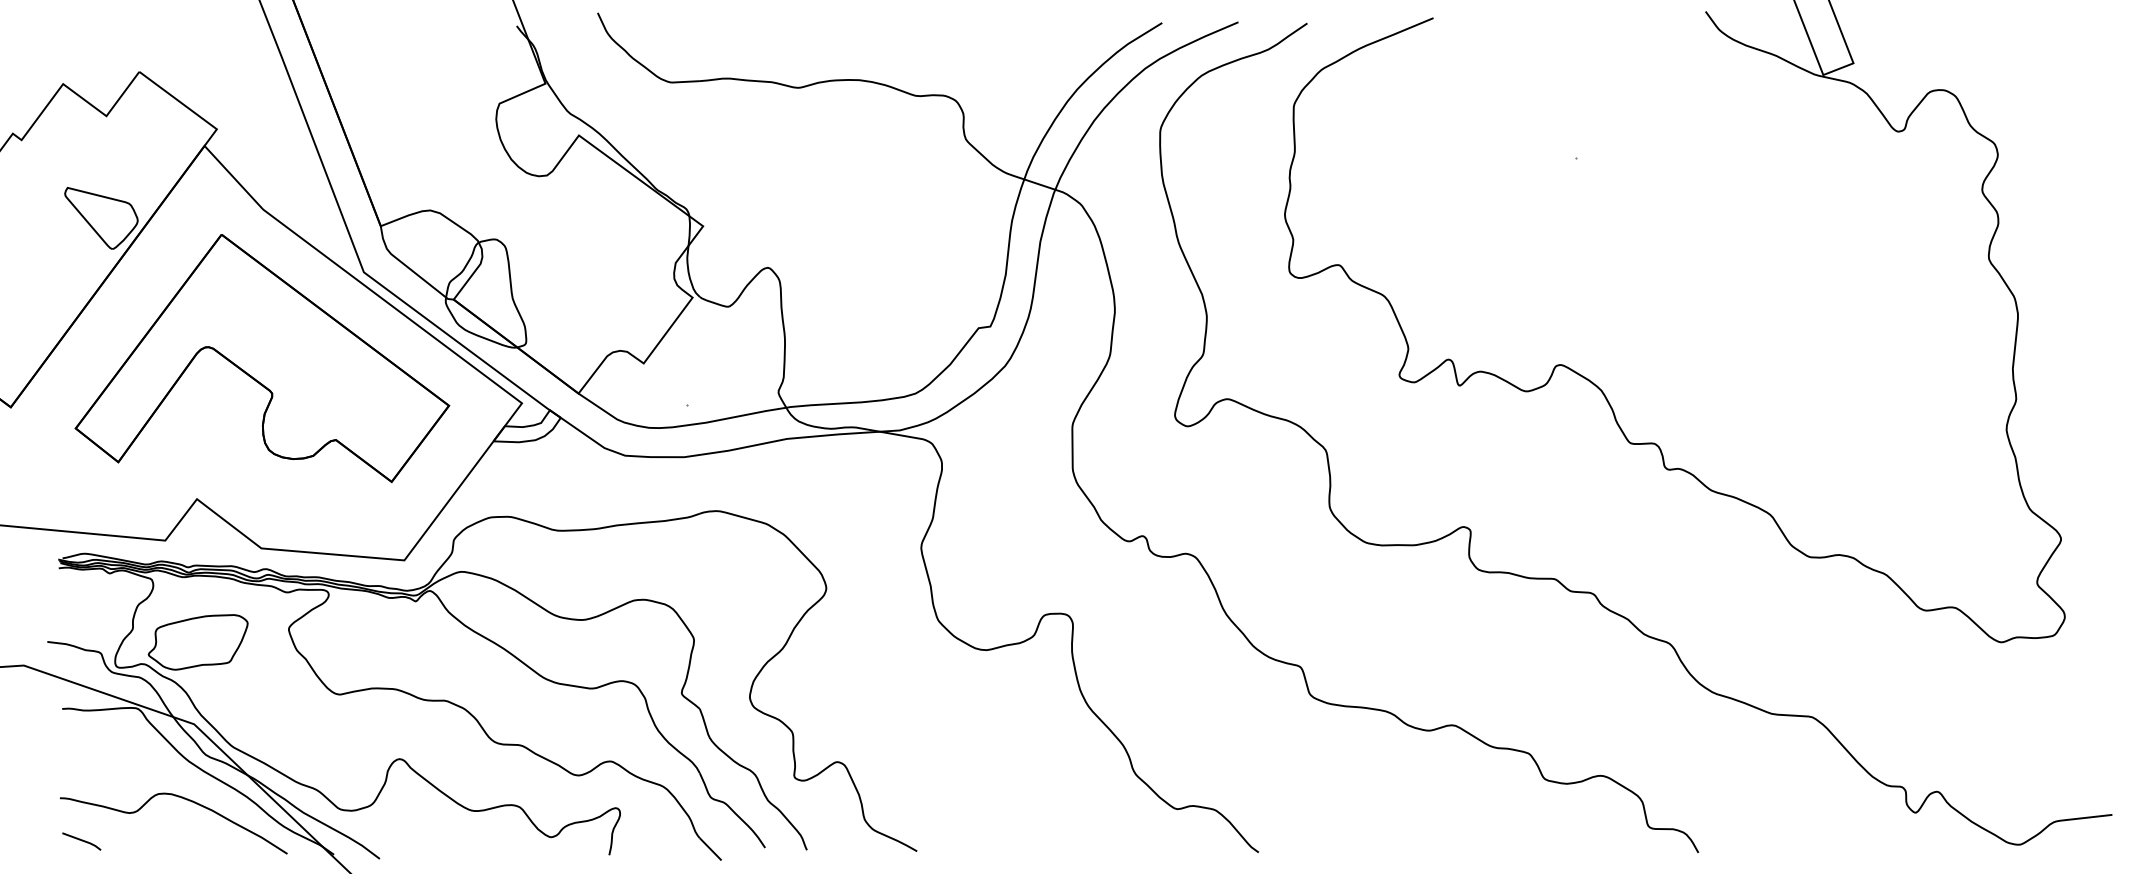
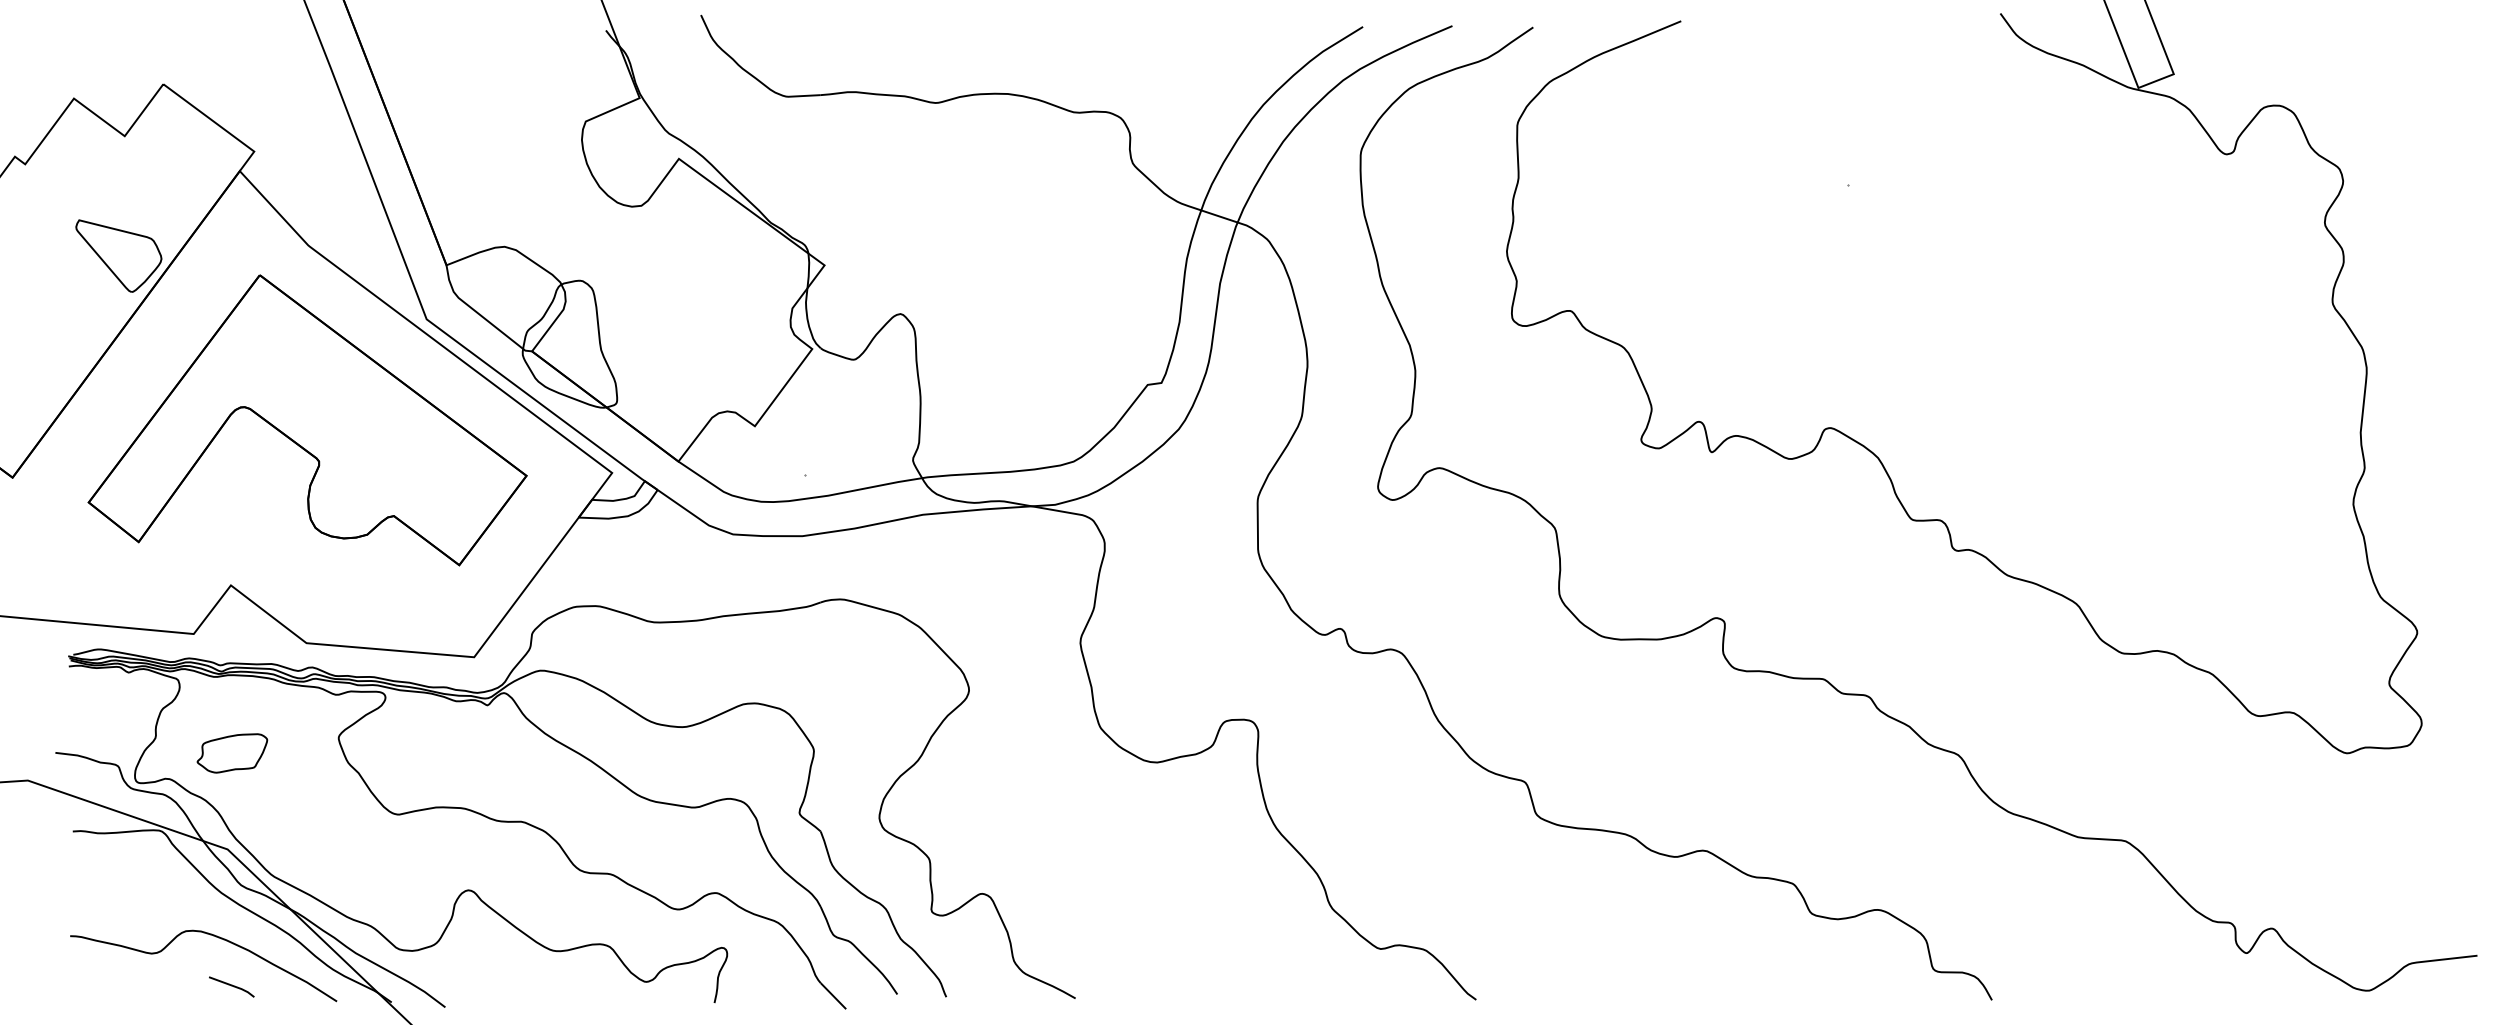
part: (198, 642) -> (232, 753), size x0.6
line: (81, 841) -> (231, 986), moved

